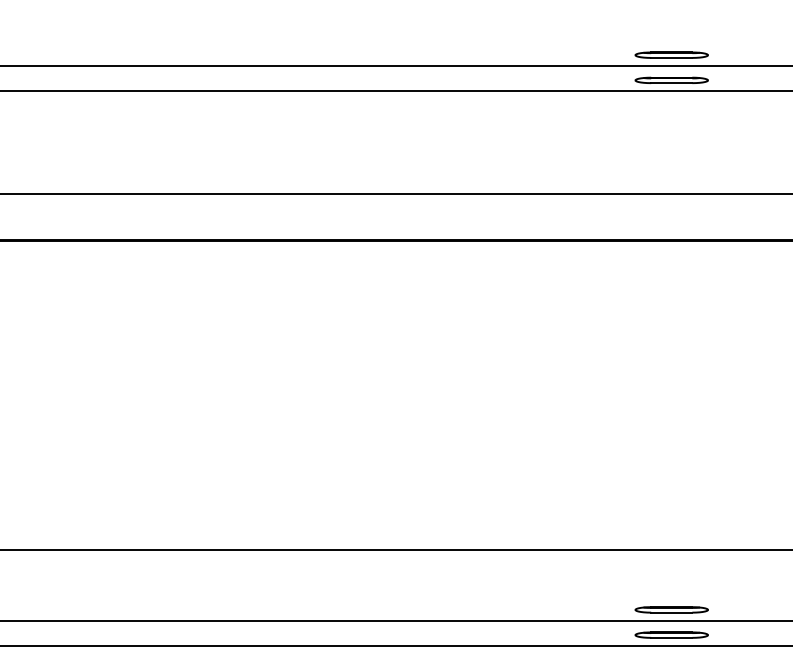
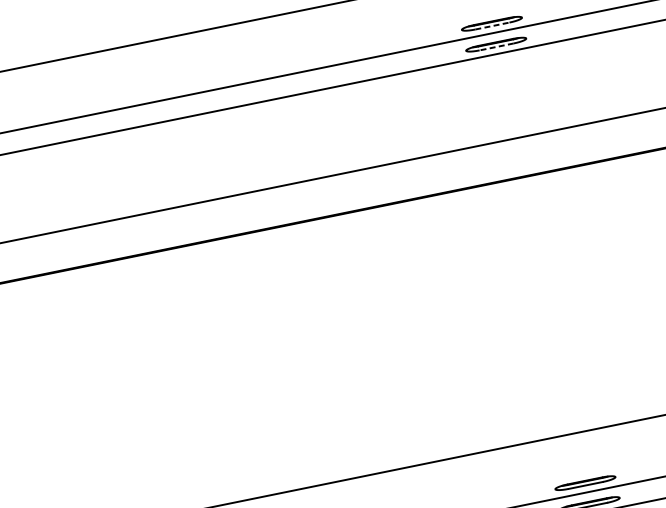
line: (671, 57) -> (492, 25), solid -> dashed
line: (671, 83) -> (496, 47), solid -> dashed

